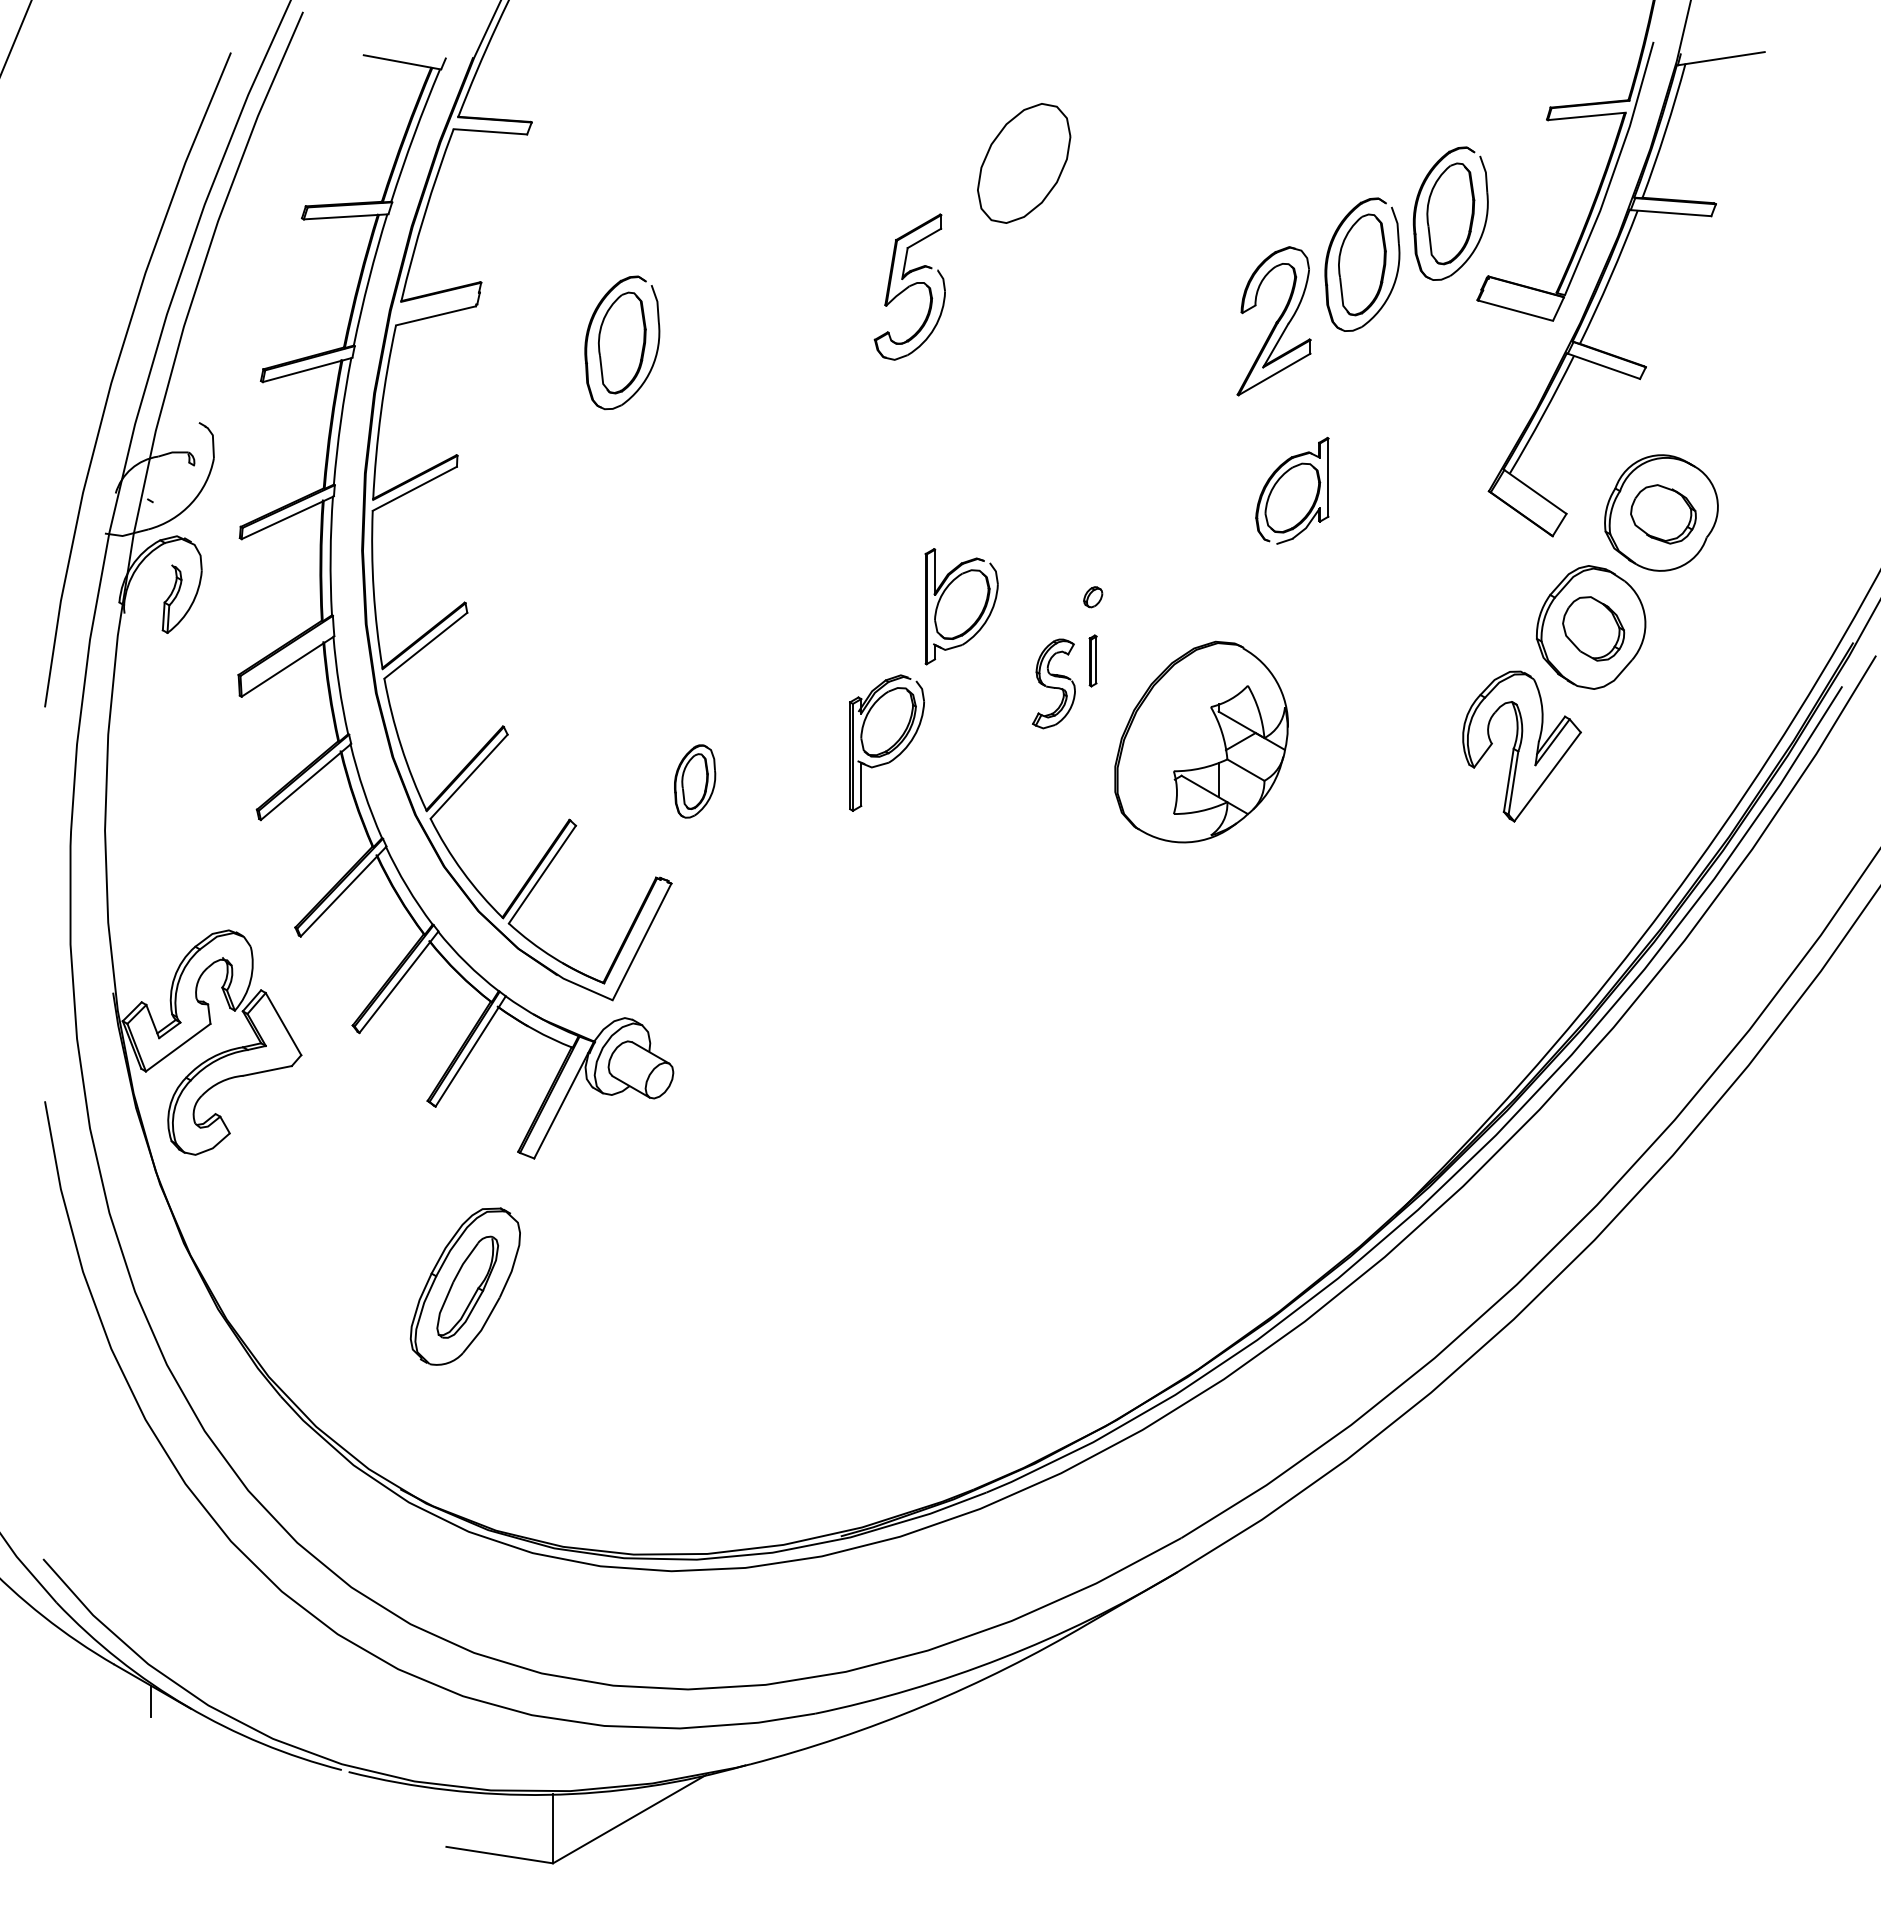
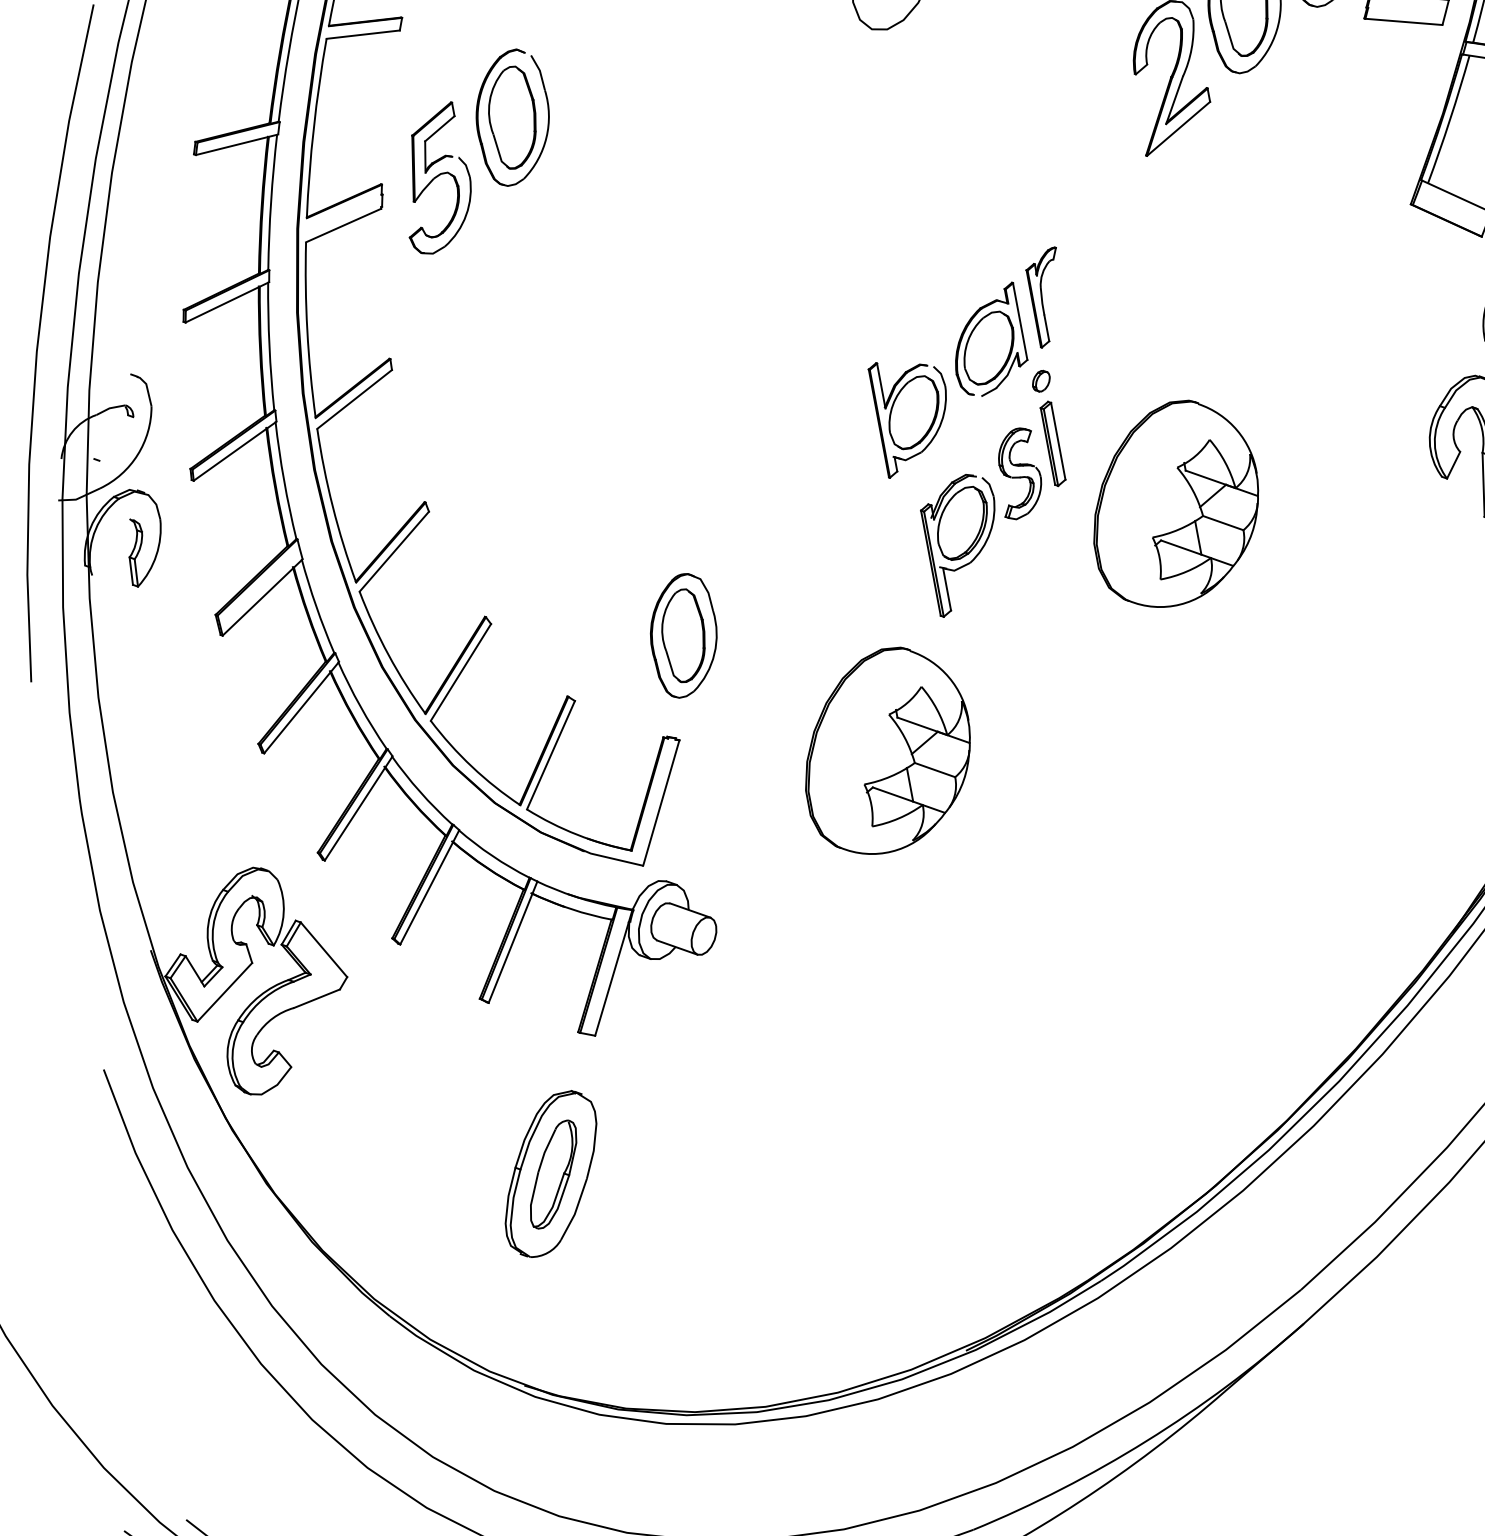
part: (909, 286) -> (434, 178), moved
part: (622, 342) -> (513, 117), moved
part: (1292, 490) -> (987, 340), moved
part: (1115, 516) -> (1048, 297), added
part: (1092, 660) -> (1052, 443), size x1.67
part: (886, 742) -> (964, 543), moved
part: (694, 781) -> (683, 635), size x1.67
part: (872, 931) -> (885, 750), added

